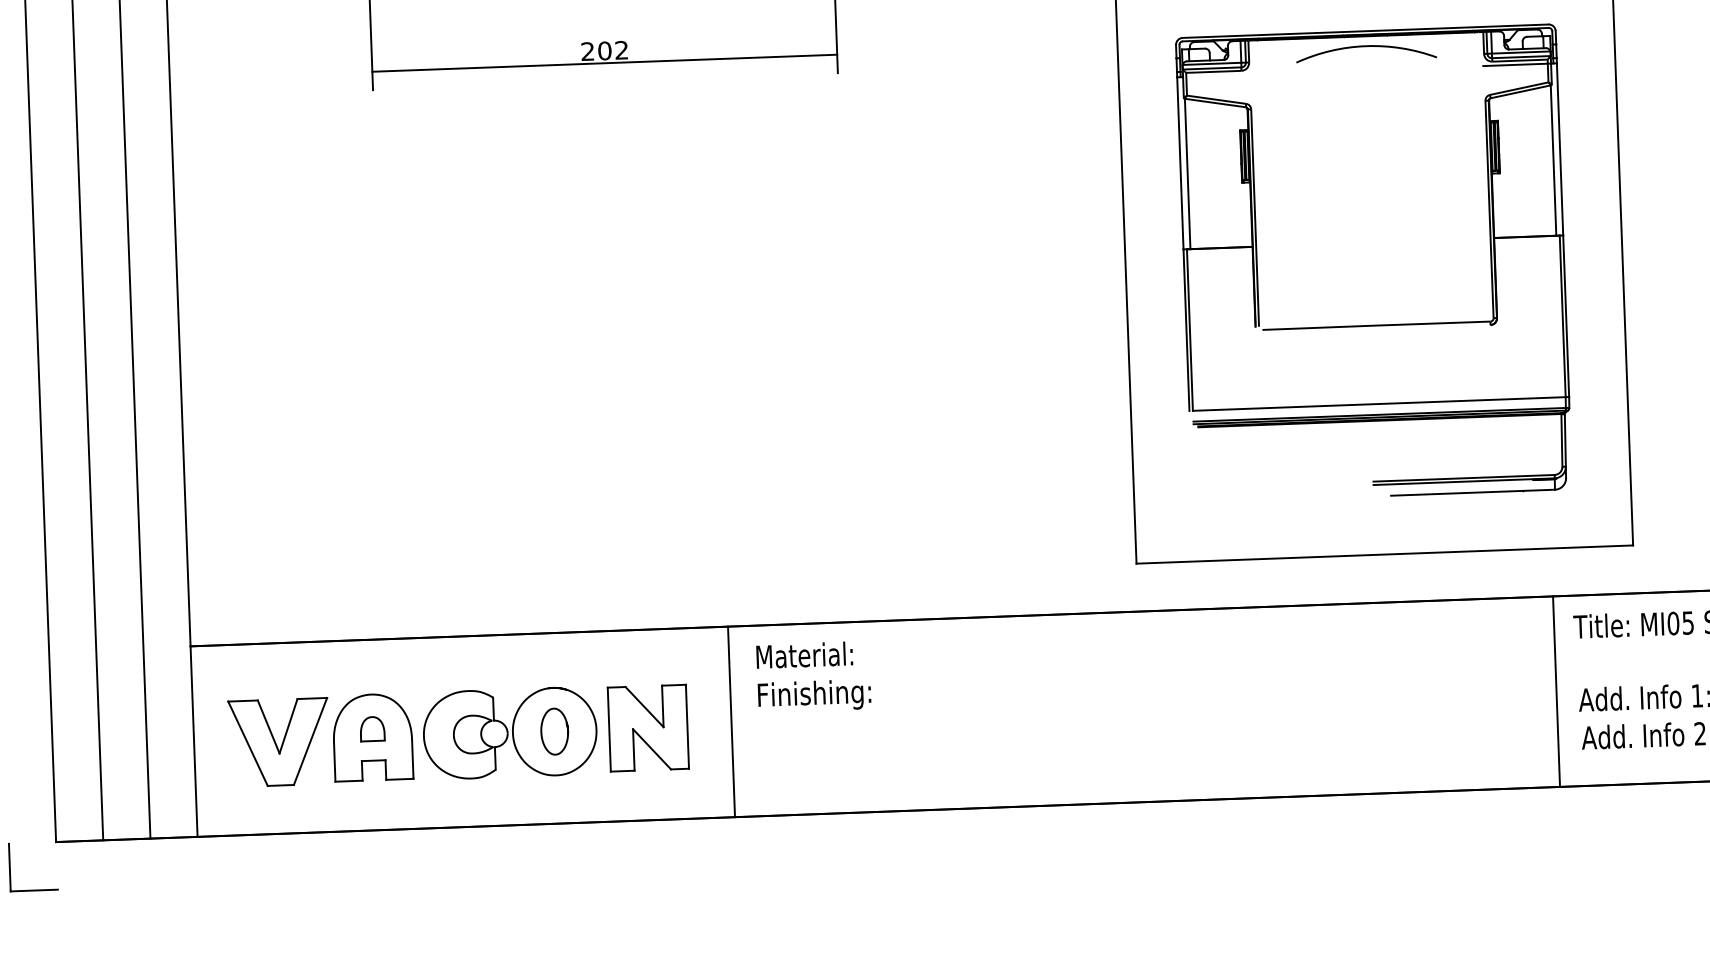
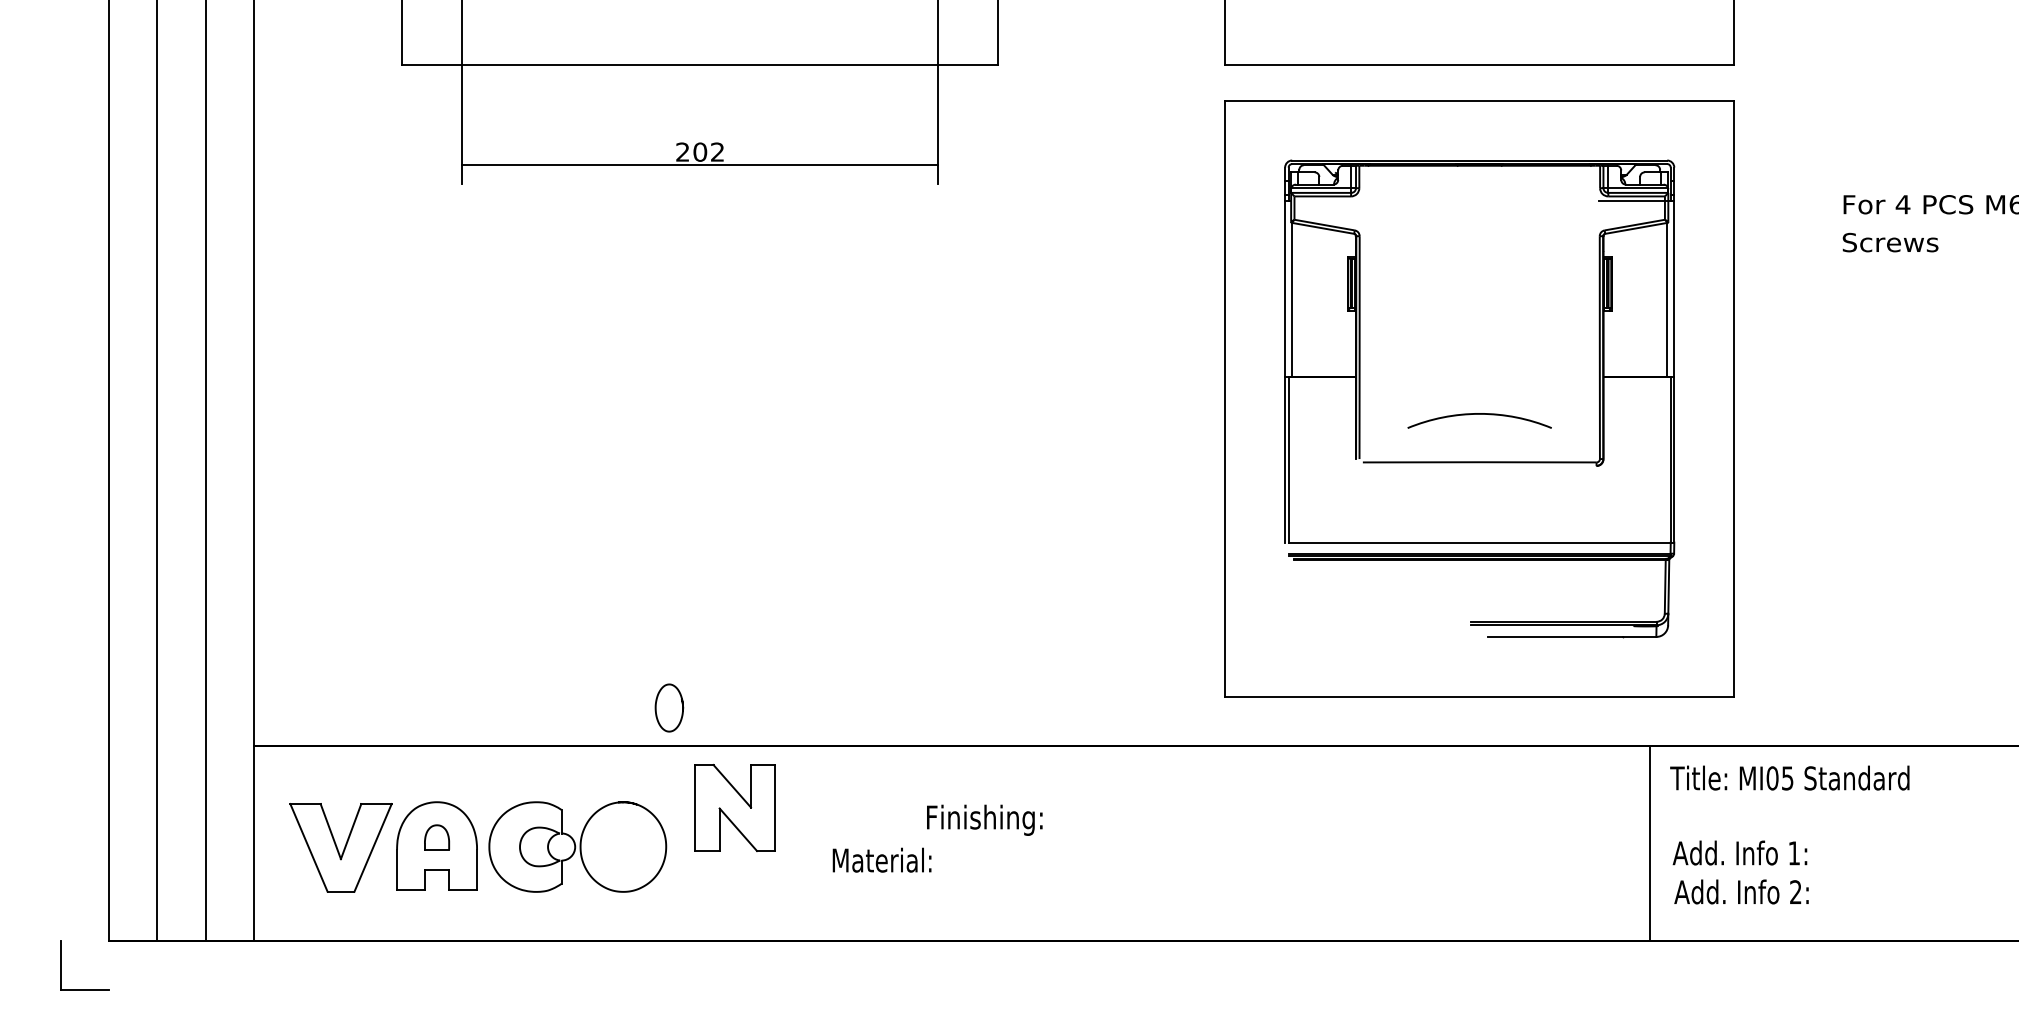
arc: (1365, 46) -> (1479, 414), moved
text: (804, 654) -> (881, 859), moved
text: (814, 695) -> (984, 819), moved
line: (731, 721) -> (804, 843), removed
curve: (566, 726) -> (681, 703), moved
part: (647, 727) -> (734, 807), moved

